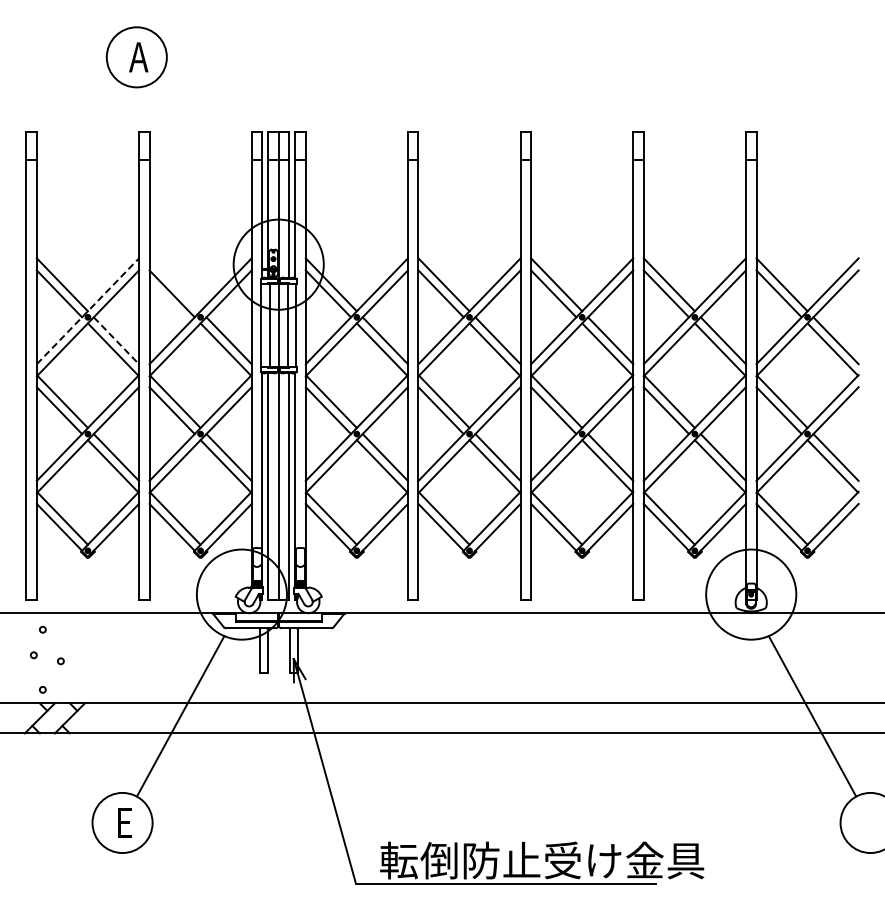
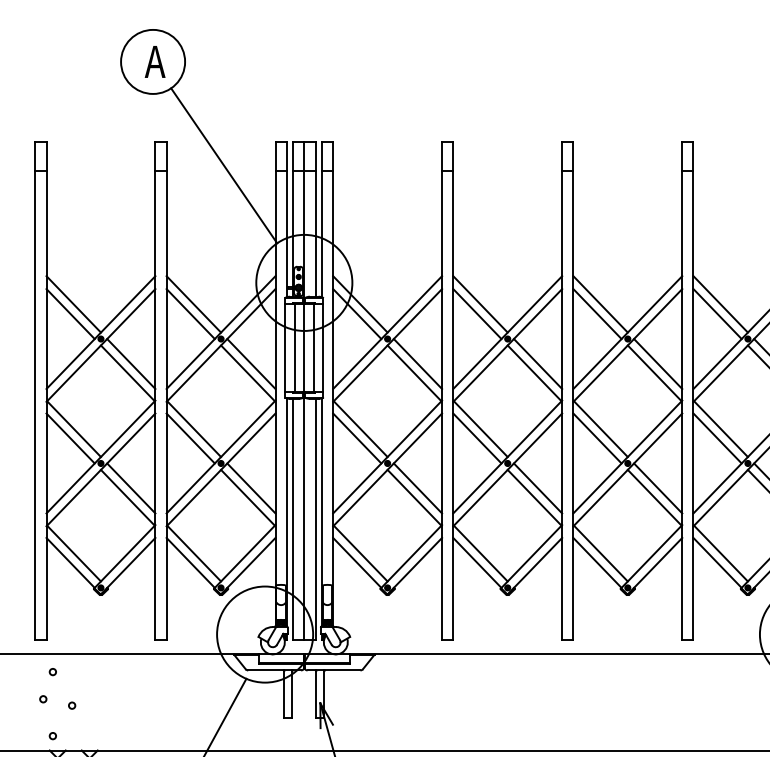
line: (203, 154) -> (224, 165), added
line: (174, 284) -> (193, 304), added
line: (87, 311) -> (100, 332), dashed -> solid
line: (116, 340) -> (131, 363), dashed -> solid

